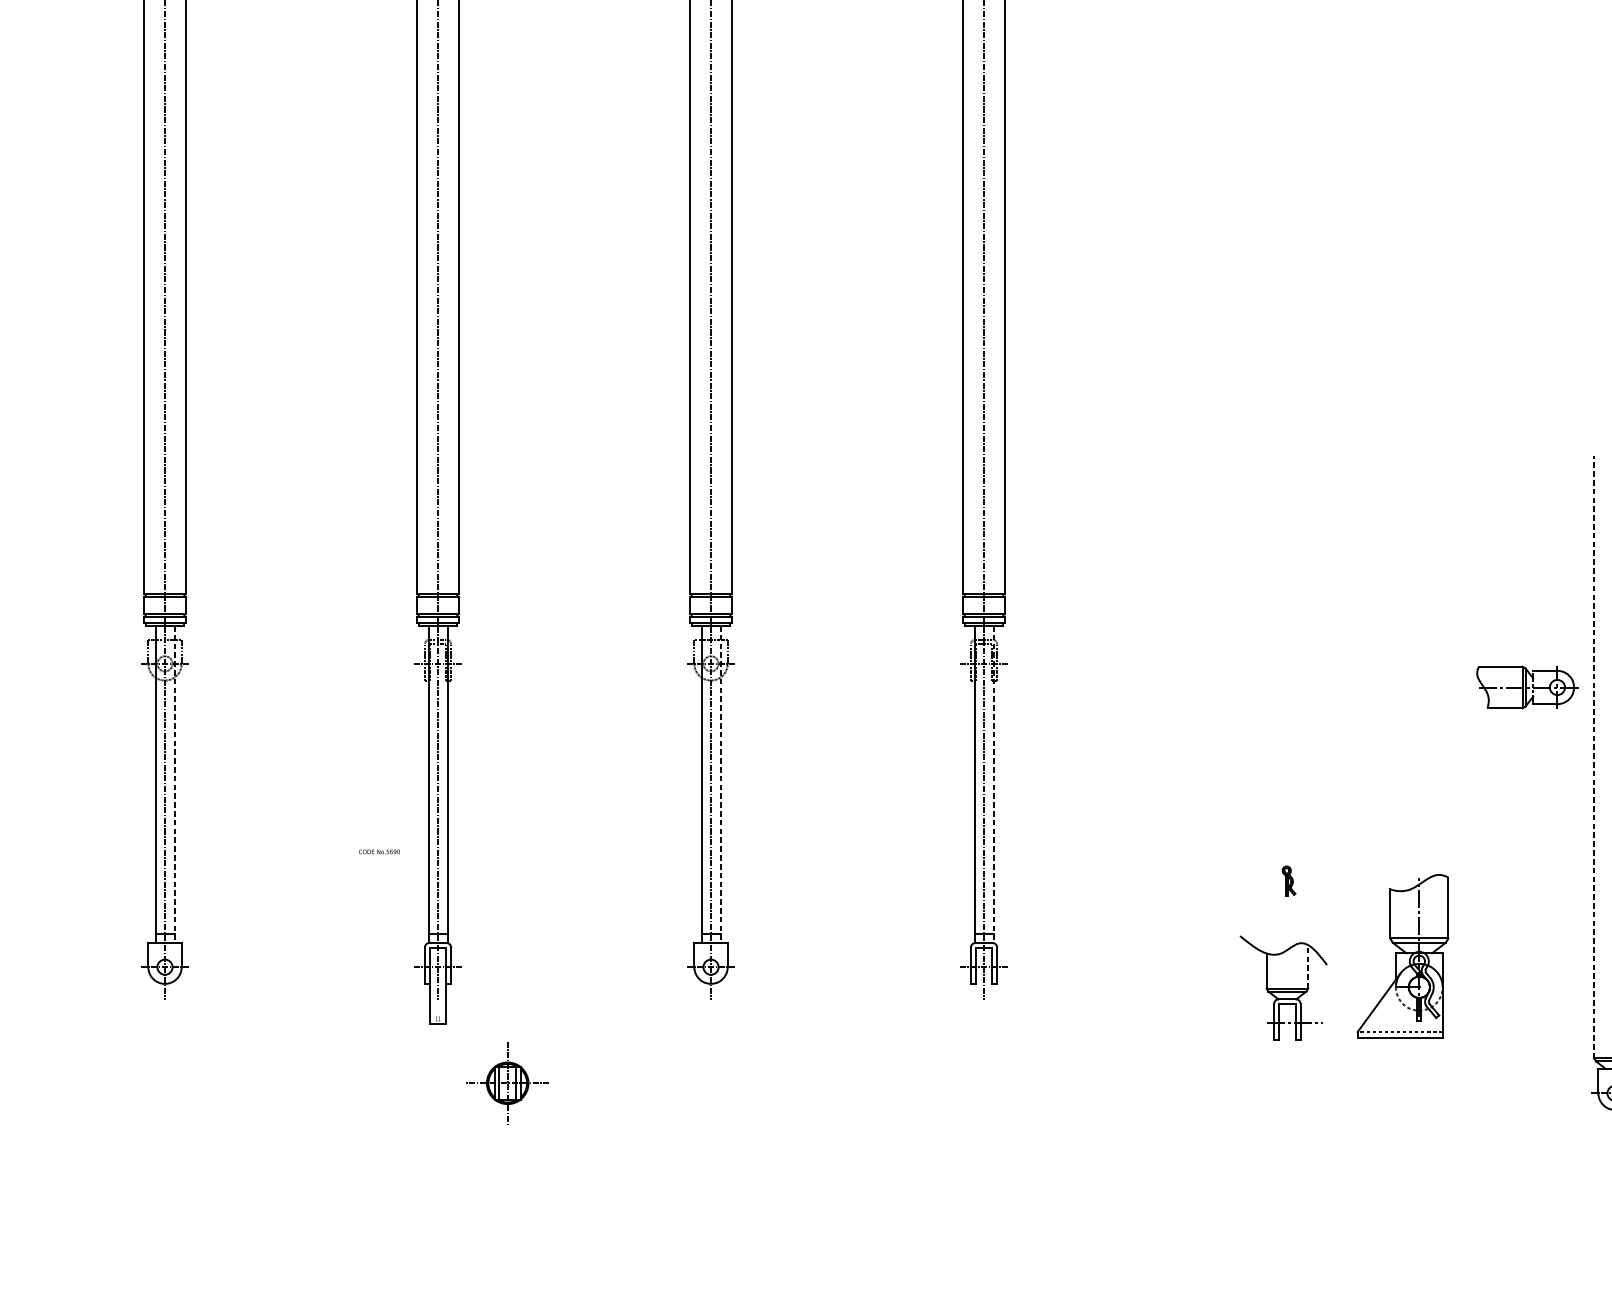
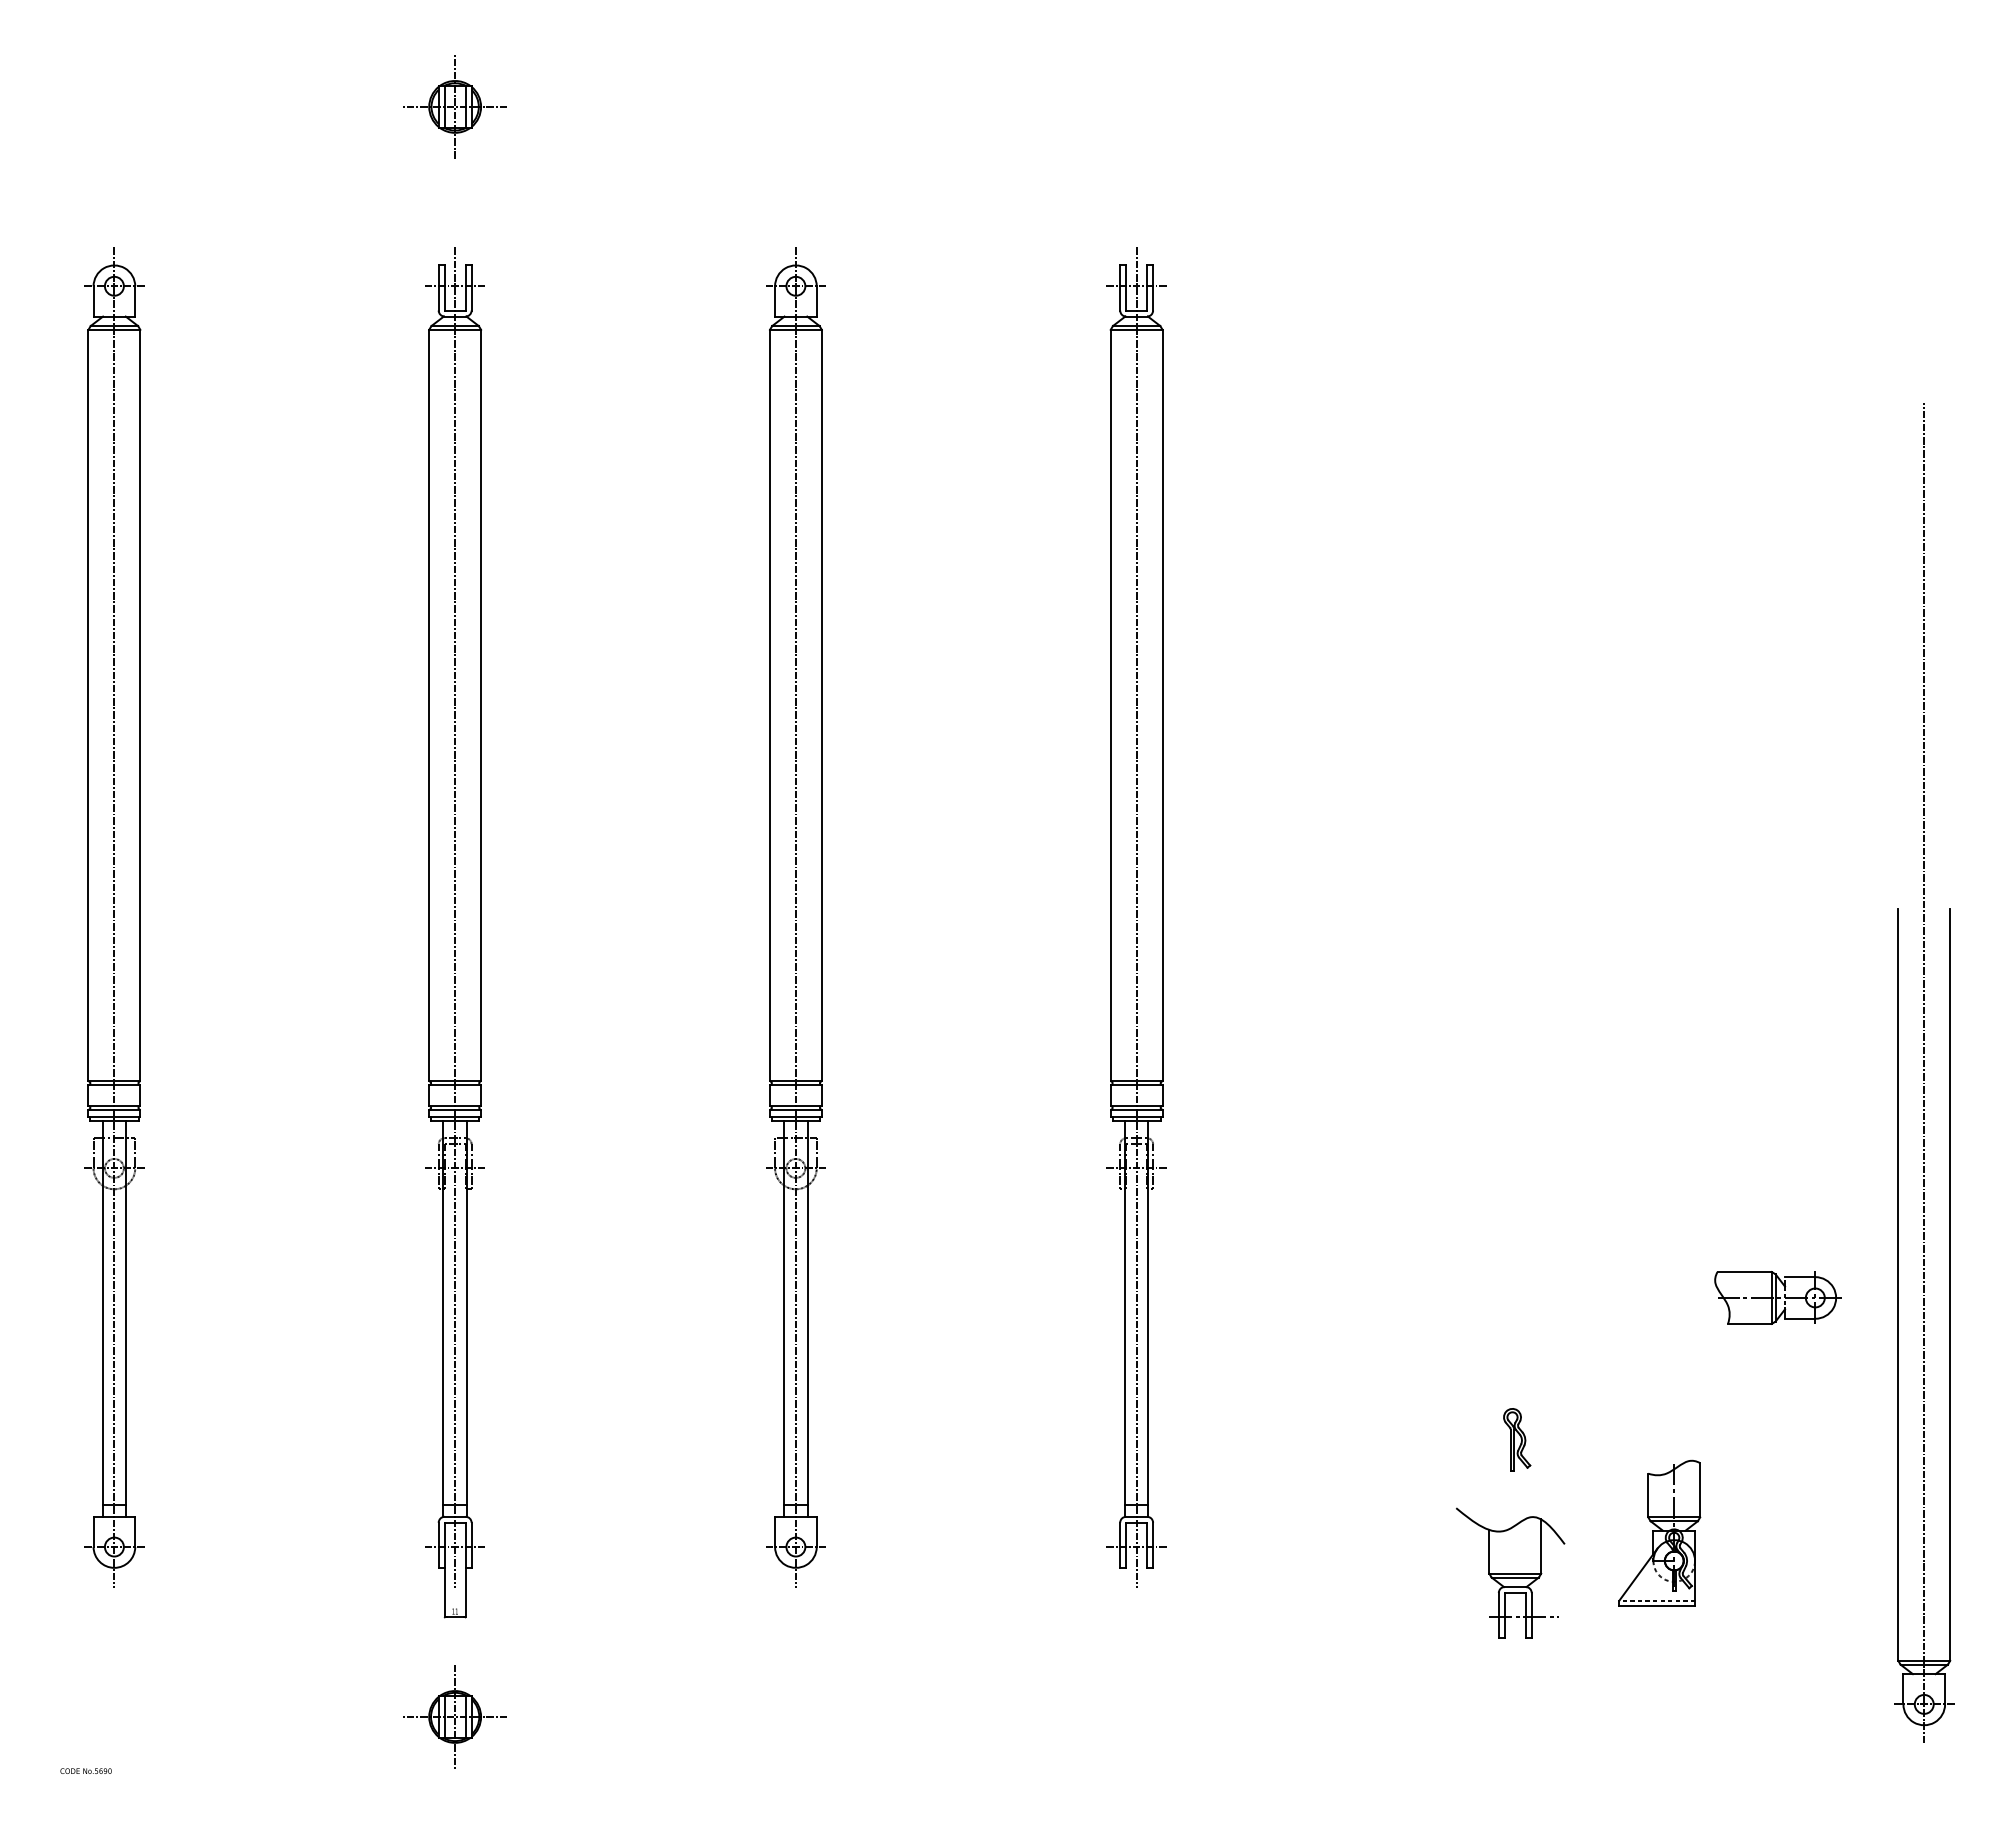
part: (1527, 687) -> (1777, 1297), moved
line: (1594, 757) -> (1898, 1285), dashed -> solid
line: (174, 784) -> (126, 1318), dashed -> solid
line: (720, 784) -> (807, 1318), dashed -> solid
line: (993, 784) -> (1148, 1319), dashed -> solid
text: (379, 851) -> (85, 1770), moved
part: (1289, 881) -> (1517, 1439), size x1.67
part: (1402, 955) -> (1659, 1532), size x0.71
line: (1308, 966) -> (1541, 1546), dashed -> solid
part: (507, 1082) -> (454, 1716), moved

